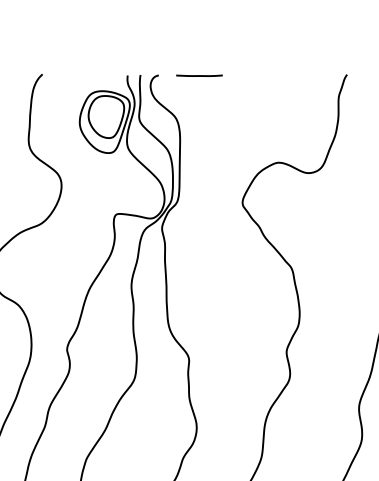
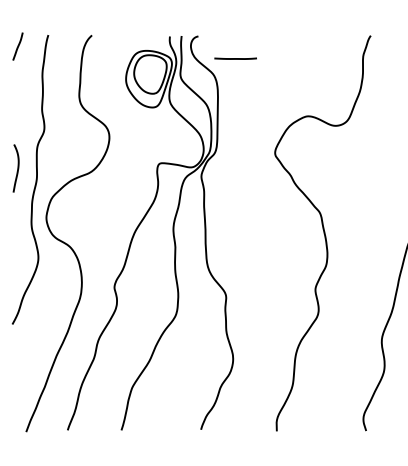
line: (199, 75) -> (235, 58), moved

